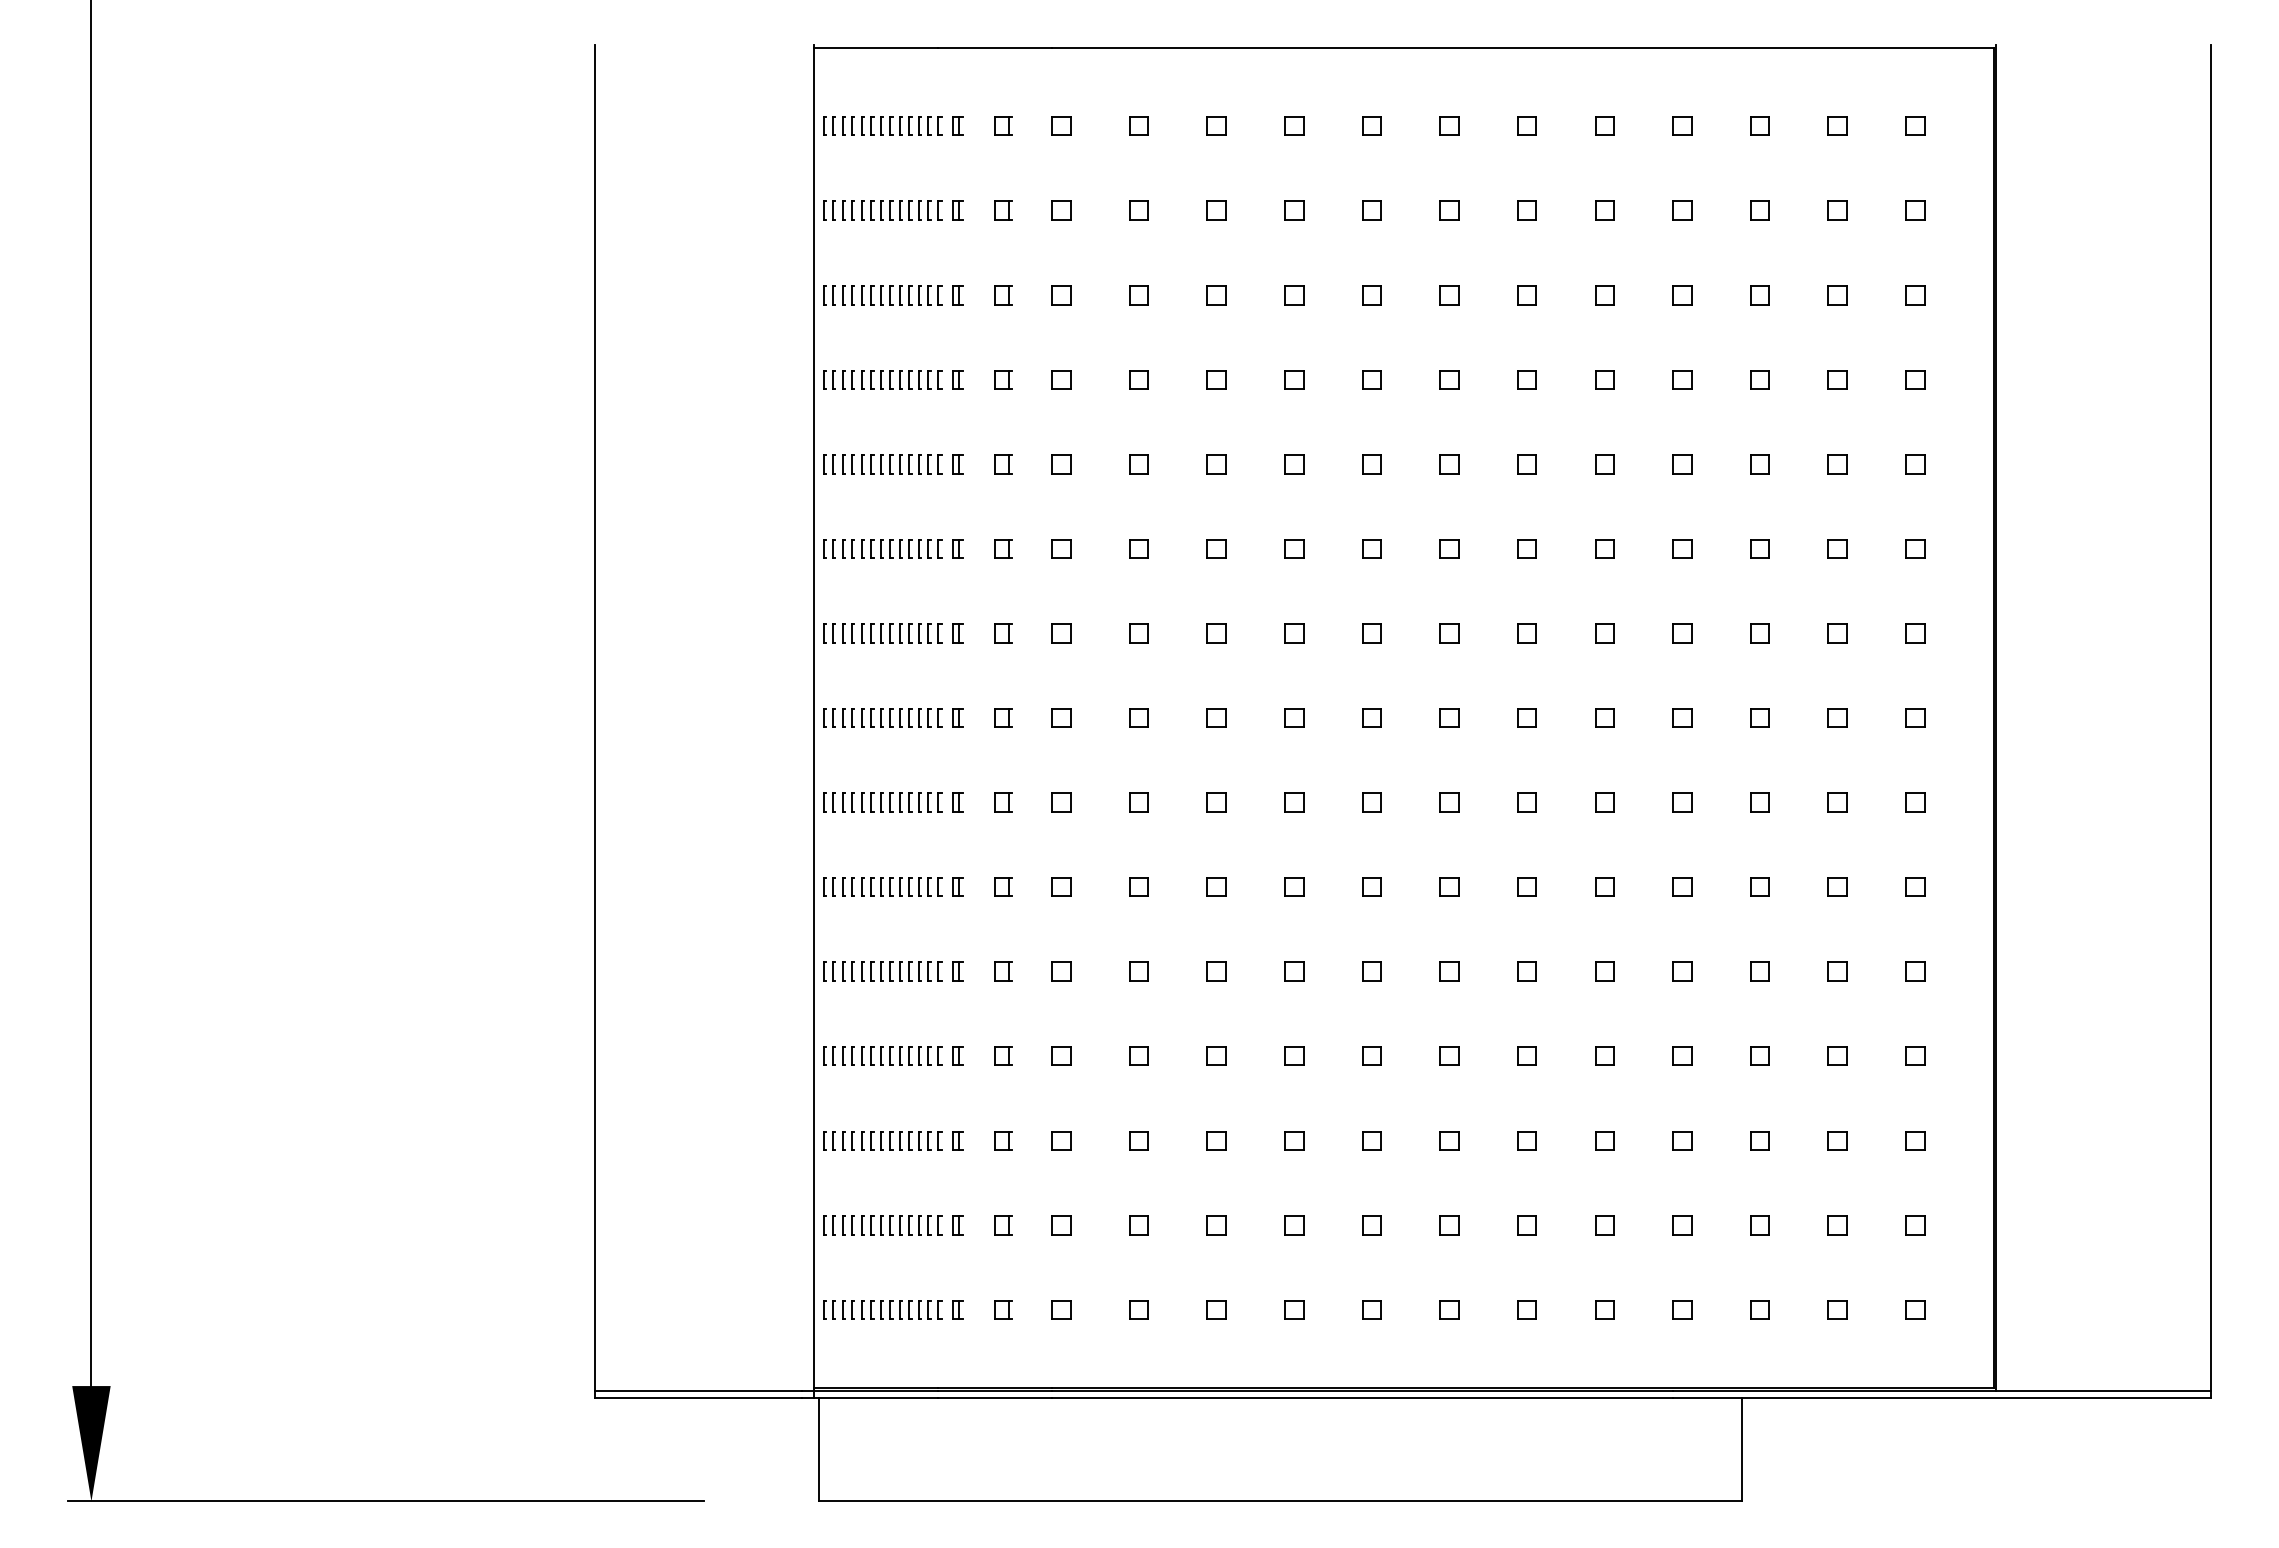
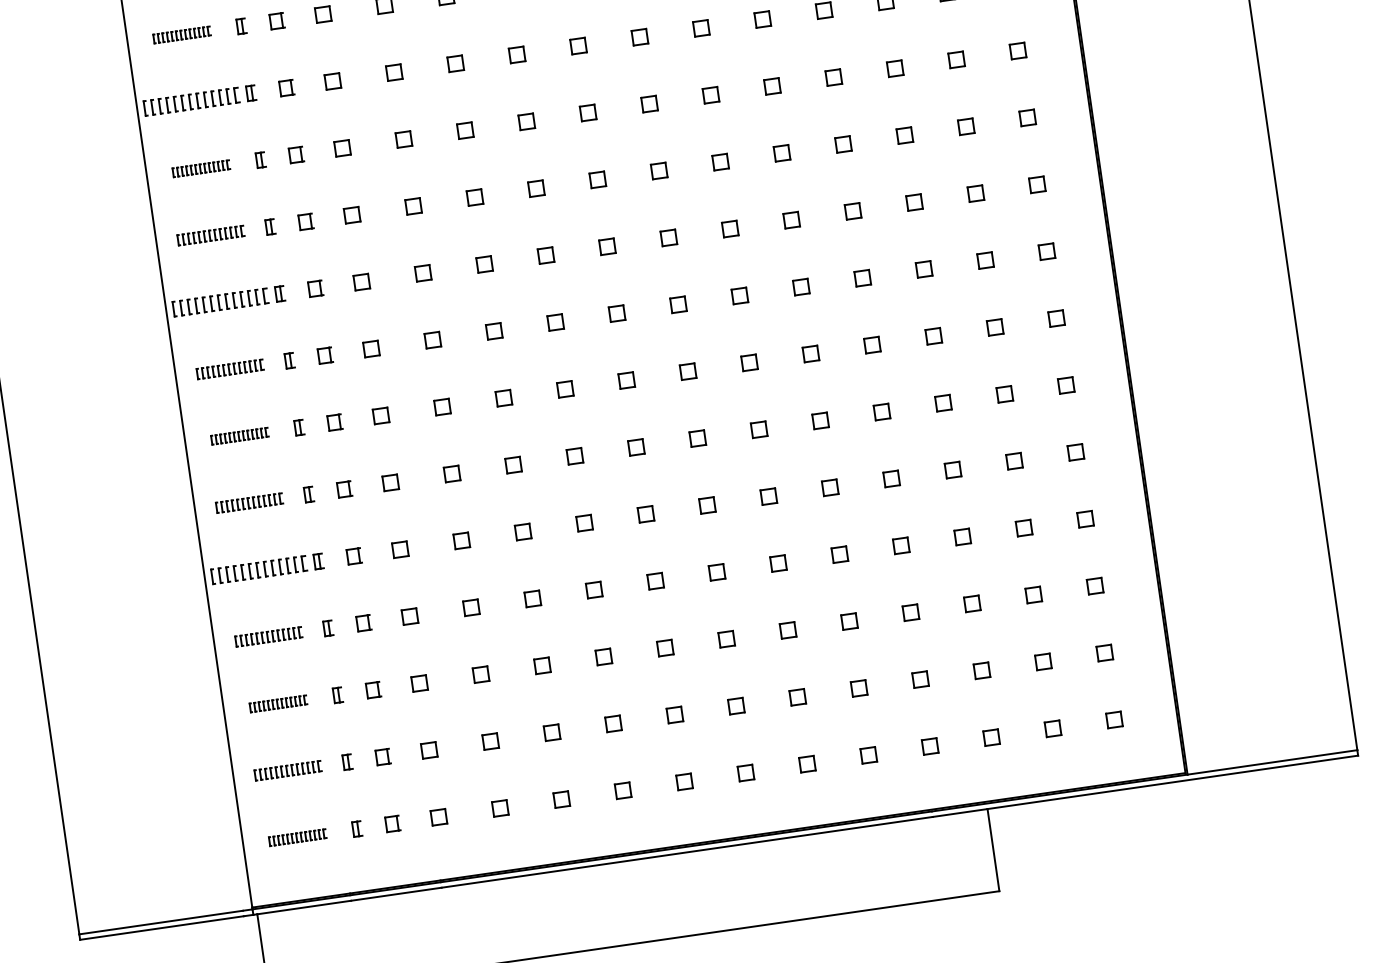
part: (882, 295) -> (181, 35), size x0.6
part: (882, 464) -> (201, 168), size x0.6
part: (882, 548) -> (210, 235), size x0.7
part: (882, 717) -> (229, 369), size x0.7
part: (882, 802) -> (239, 436), size x0.6
part: (882, 886) -> (249, 502), size x0.7
part: (882, 1055) -> (268, 636), size x0.7
part: (882, 1140) -> (278, 703), size x0.6
part: (882, 1225) -> (287, 770), size x0.7
part: (882, 1309) -> (297, 837), size x0.6

